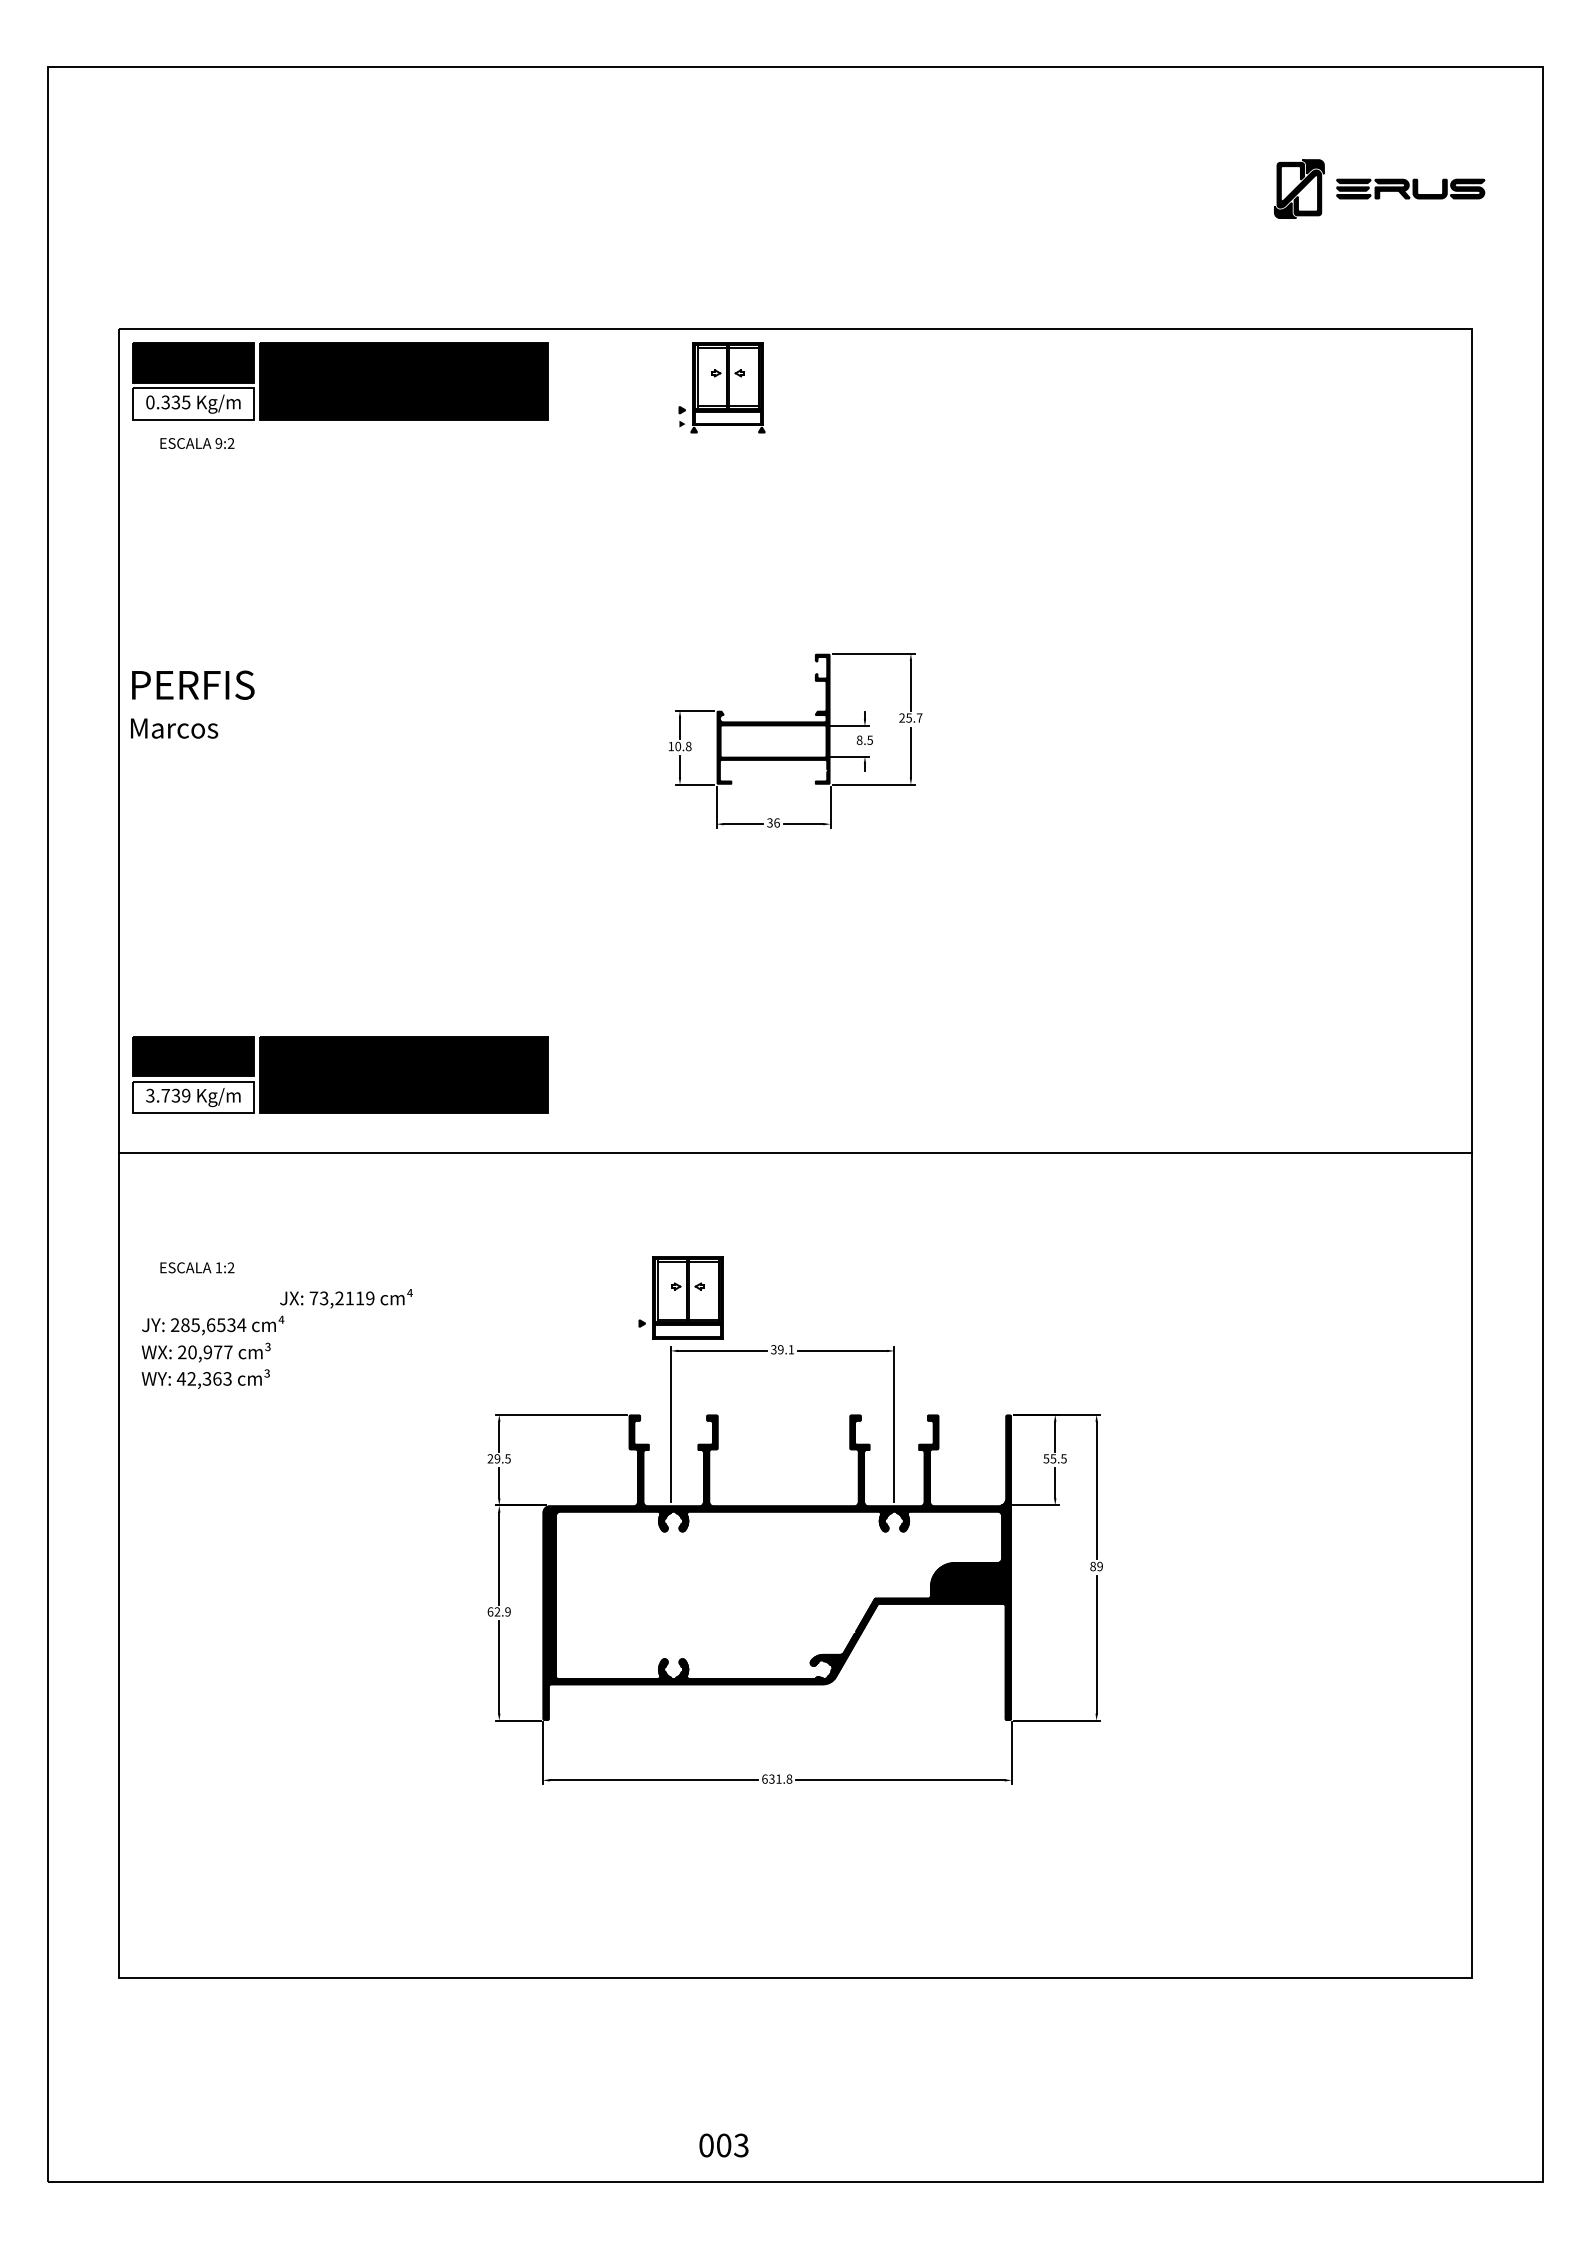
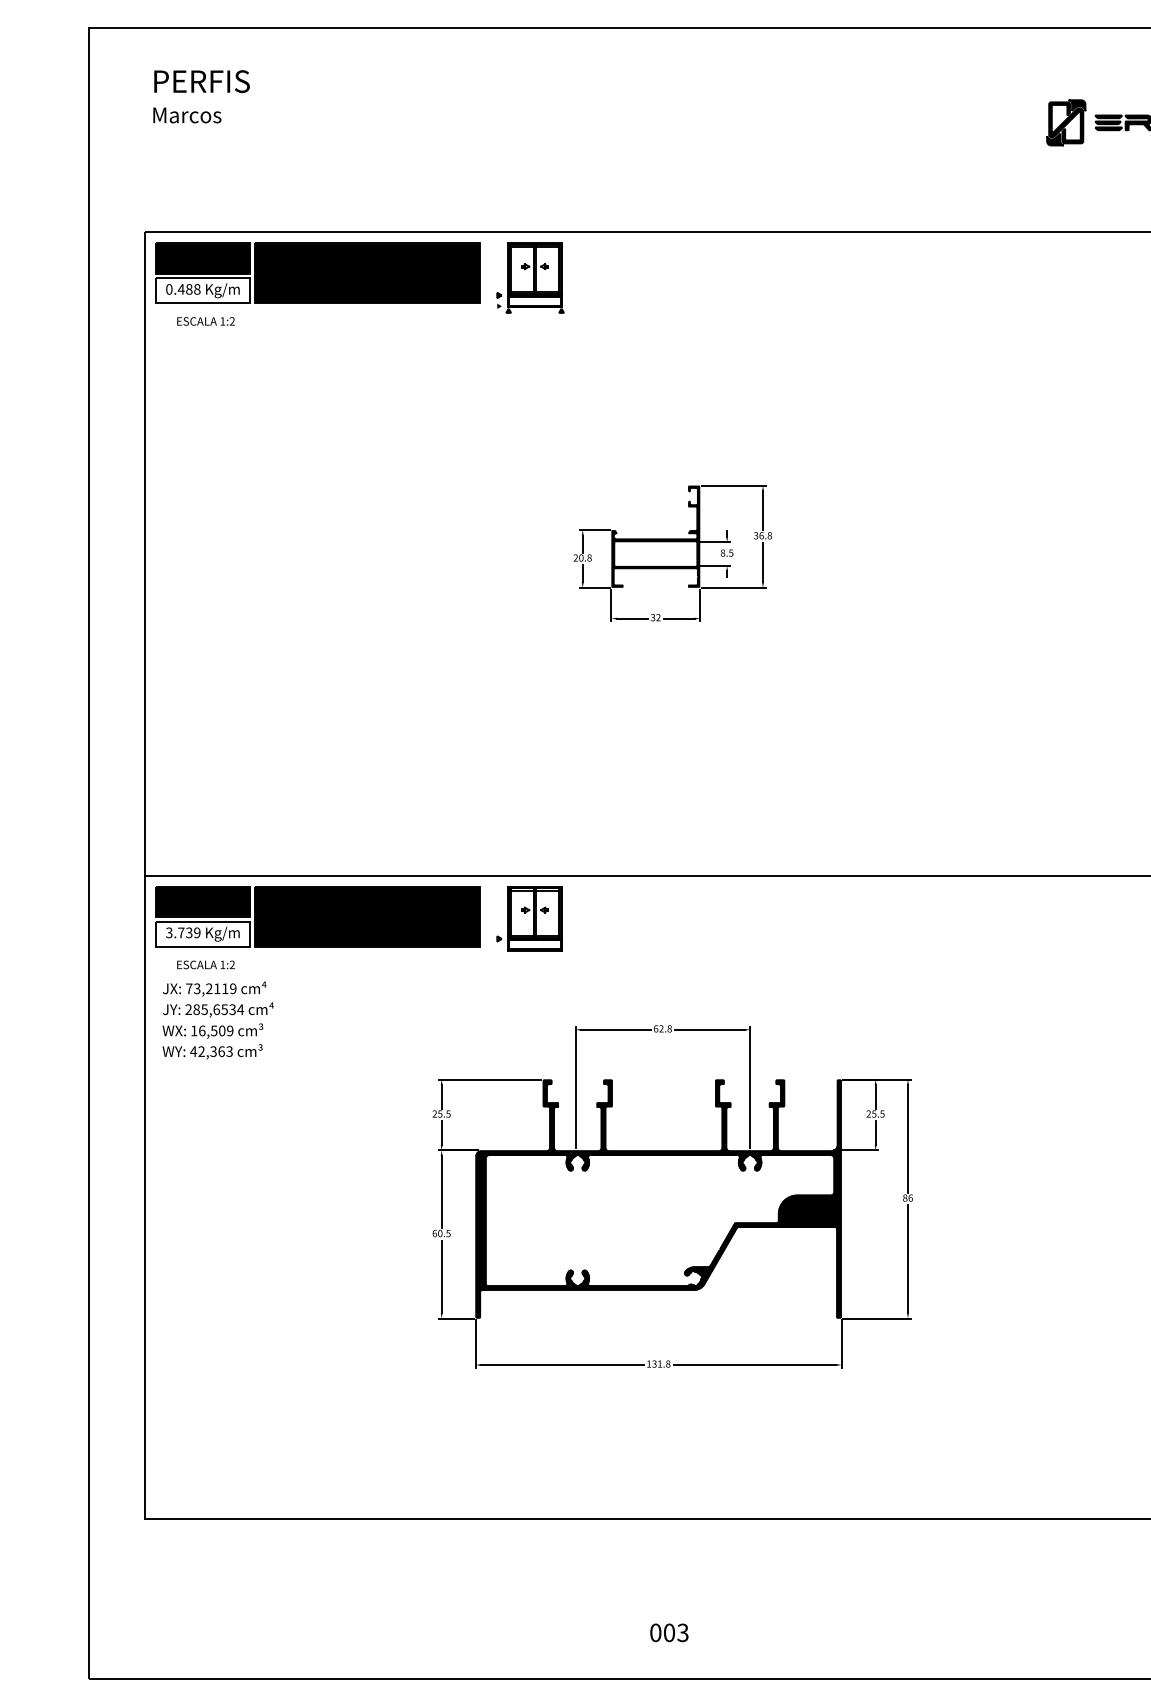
part: (721, 387) -> (530, 277), moved
text: (175, 402) -> (188, 289), 0.335 -> 0.488
text: (218, 443) -> (222, 321), 9:2 -> 1:2
text: (192, 704) -> (201, 96), moved
text: (910, 717) -> (762, 535), 25.7 -> 36.8
text: (670, 745) -> (575, 557), 10.8 -> 20.8
text: (776, 822) -> (658, 617), 36 -> 32
part: (340, 1074) -> (317, 916), moved
part: (680, 1297) -> (529, 918), moved
text: (346, 1298) -> (214, 988), moved
text: (782, 1349) -> (662, 1028), 39.1 -> 62.8
text: (205, 1352) -> (212, 1031), 20,977 -> 16,509
text: (497, 1458) -> (440, 1113), 29.5 -> 25.5
text: (1046, 1458) -> (868, 1113), 55.5 -> 25.5
text: (1100, 1566) -> (911, 1198), 89 -> 86
text: (502, 1611) -> (444, 1233), 62.9 -> 60.5
text: (764, 1778) -> (648, 1363), 631.8 -> 131.8
text: (723, 2145) -> (669, 1632), moved

